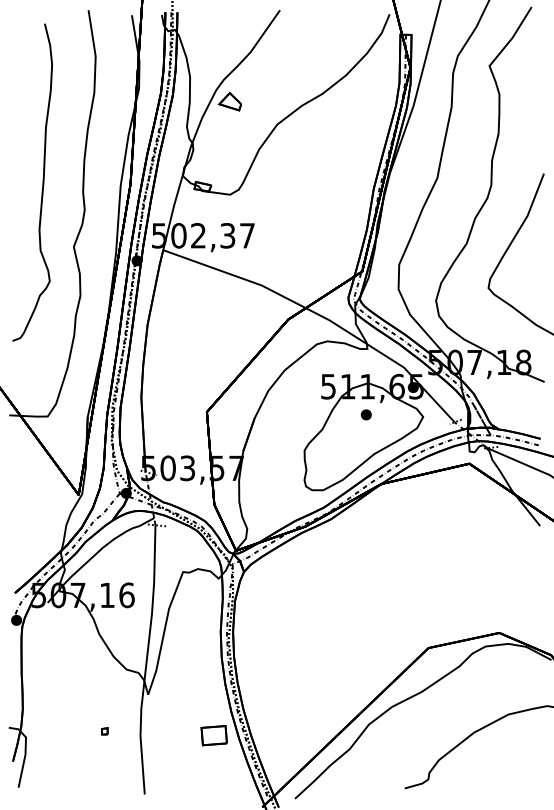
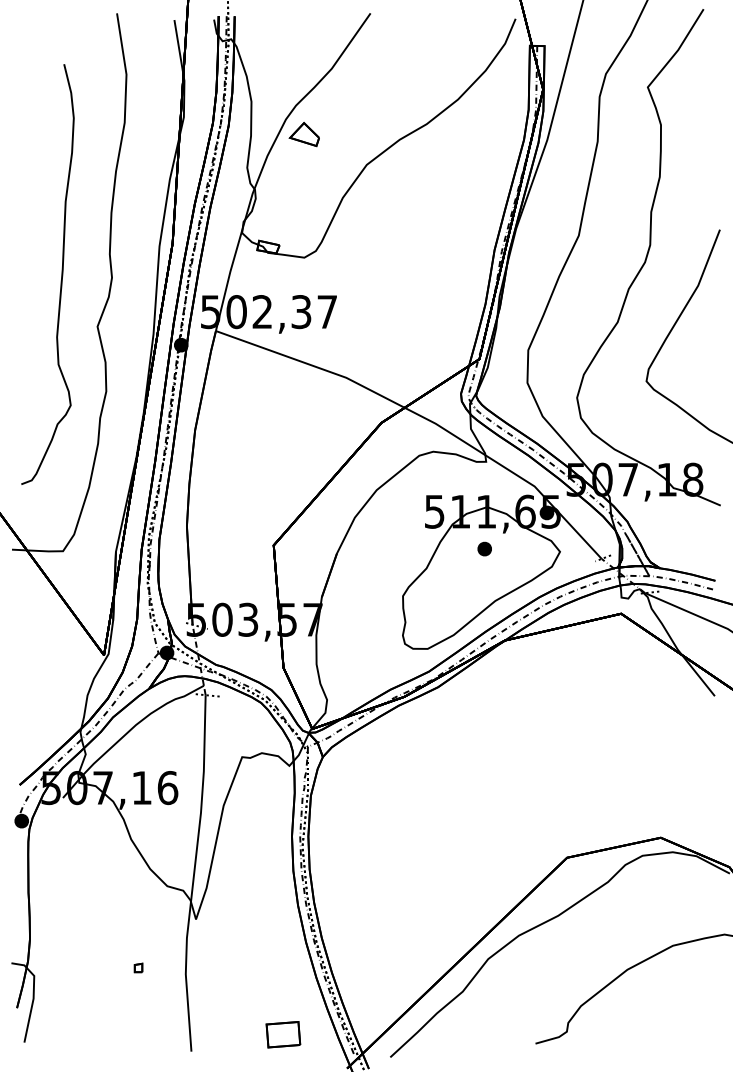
curve: (42, 182) -> (61, 274), moved
part: (214, 735) -> (283, 1034), moved

